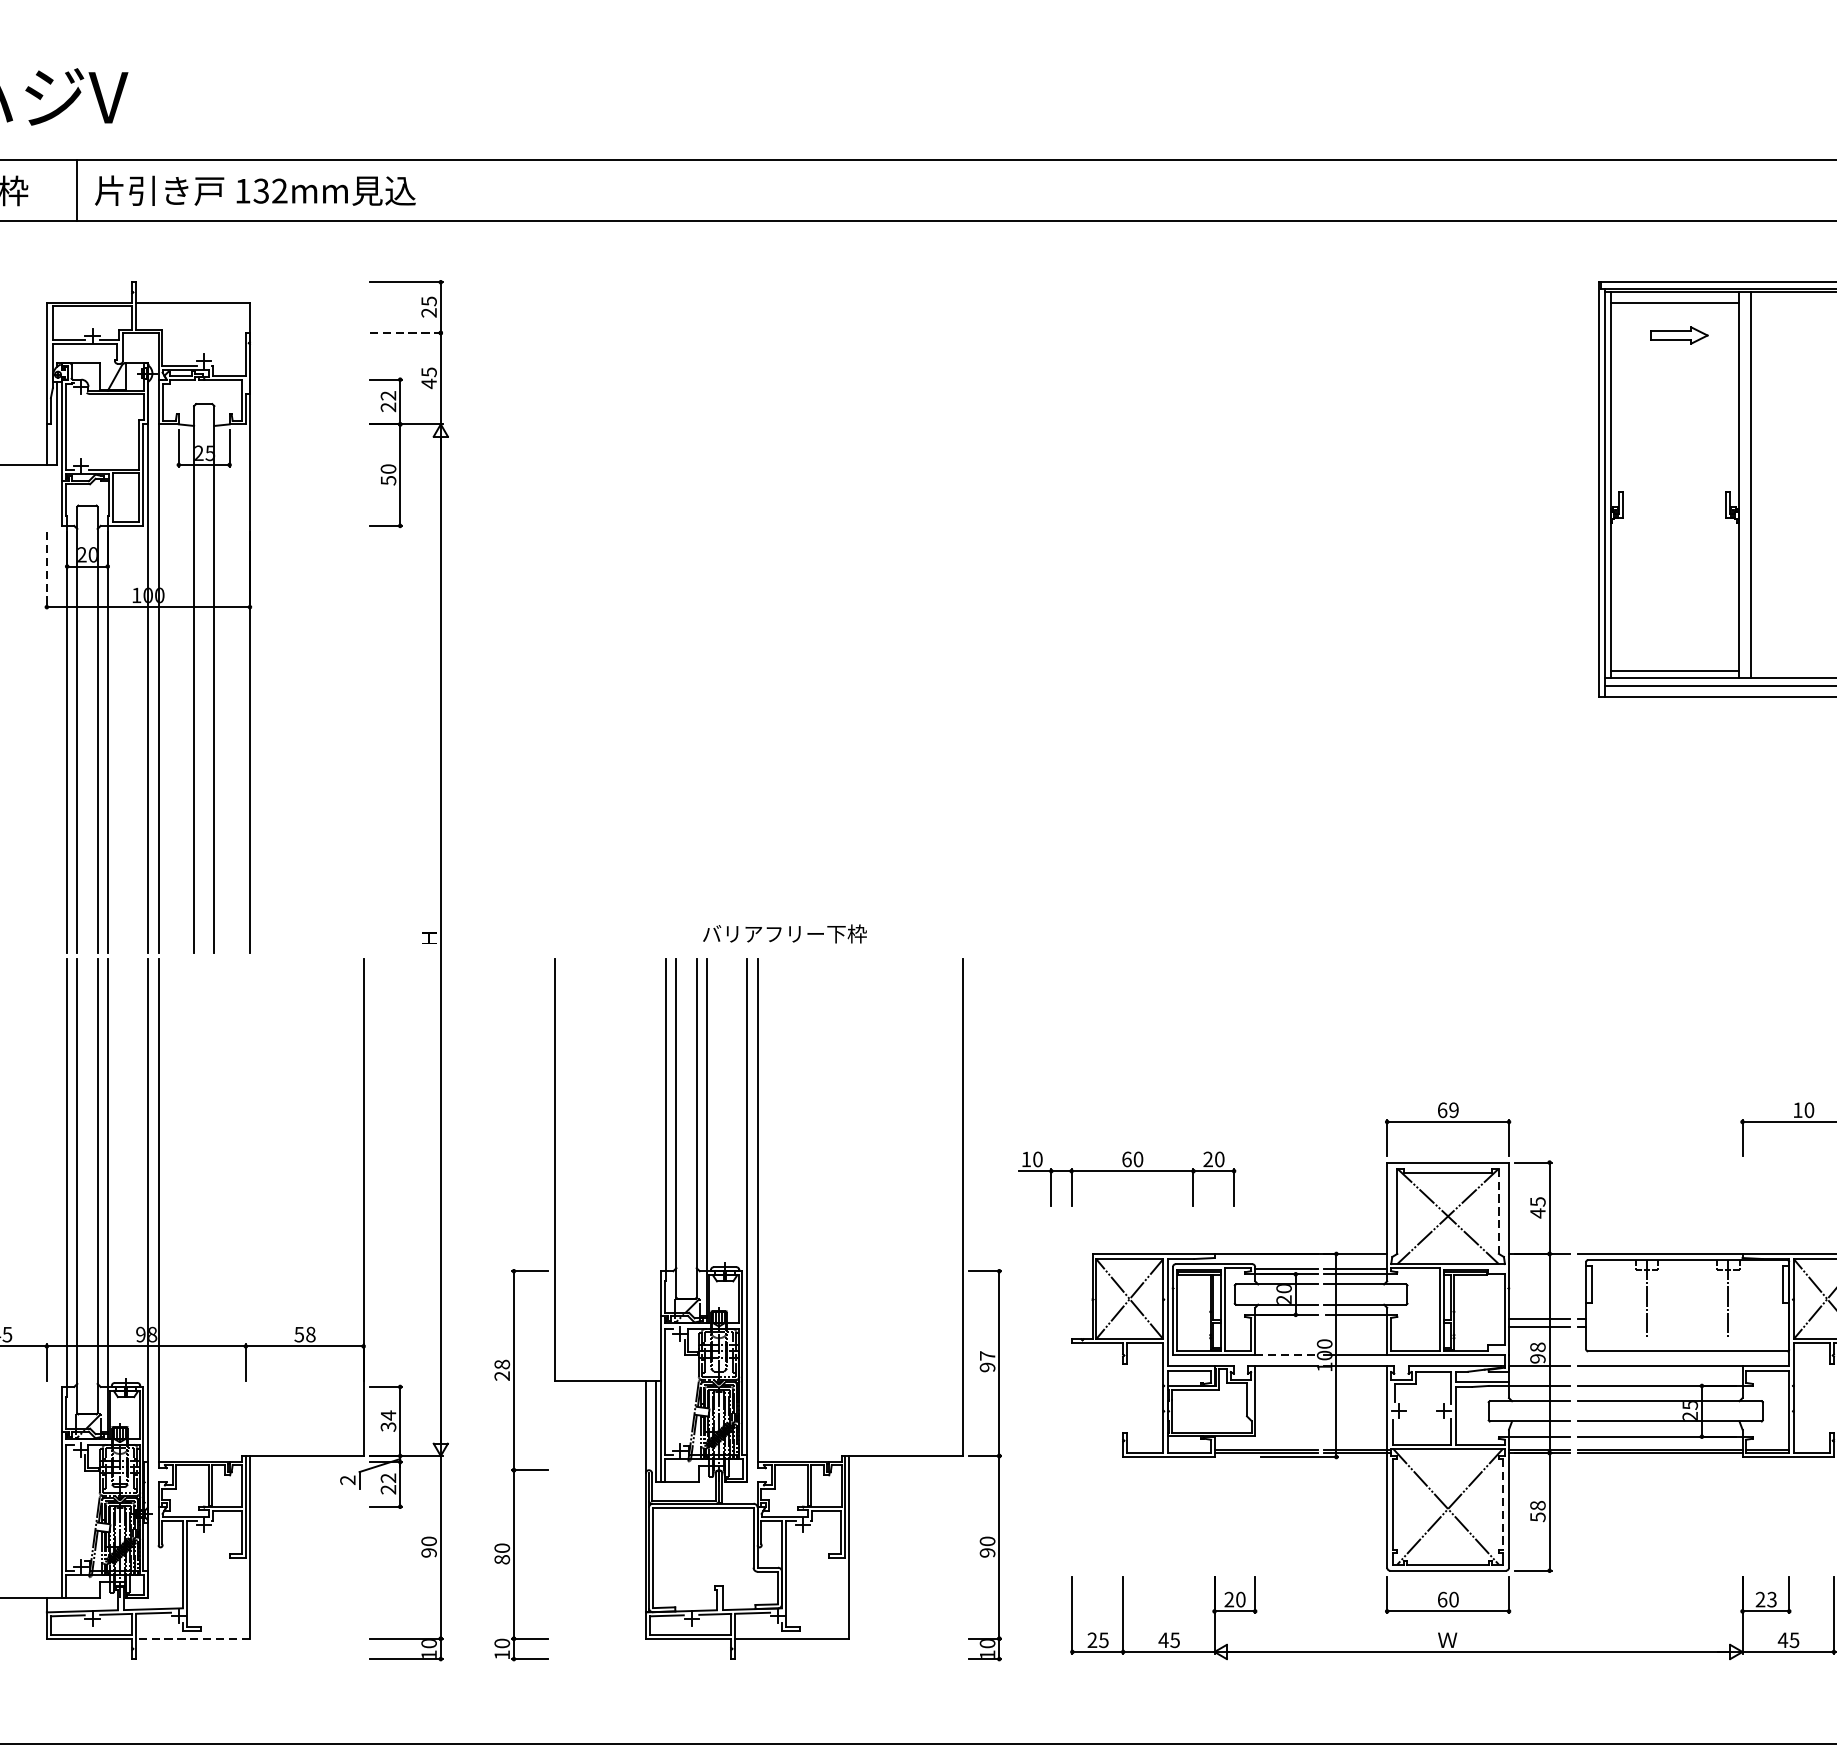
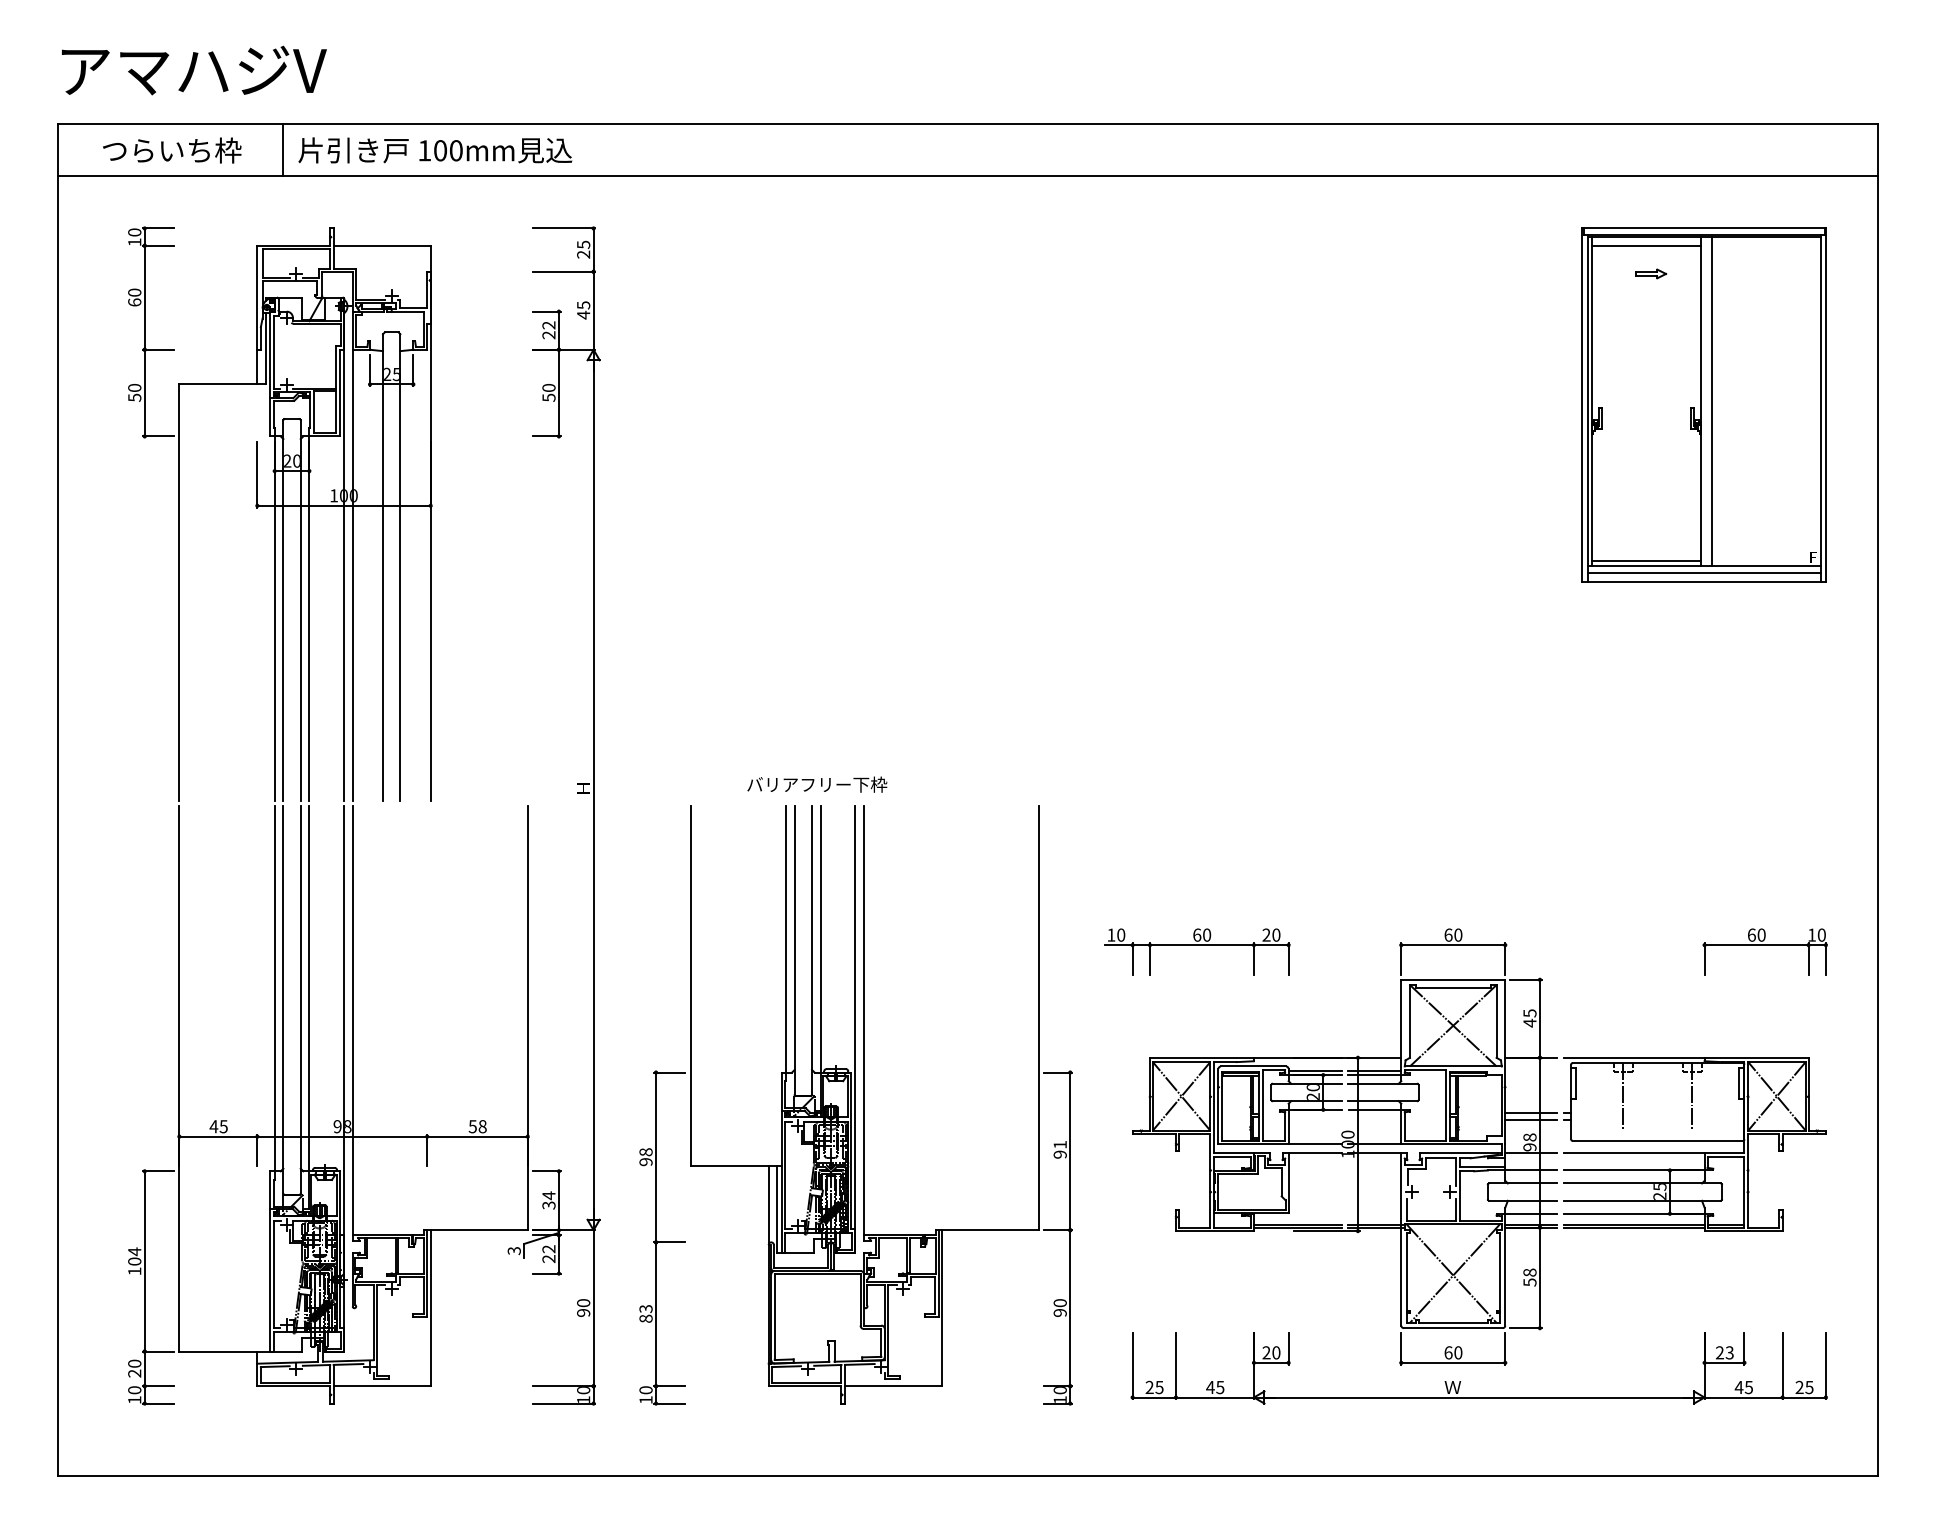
text: (269, 190) -> (447, 150), 132mm -> 100mm
line: (406, 332) -> (564, 271), dashed -> solid
part: (1680, 334) -> (1651, 273), size x0.62
line: (46, 570) -> (257, 474), dashed -> solid
text: (785, 933) -> (817, 784), moved
text: (1454, 1109) -> (1458, 934), 69 -> 60
text: (1797, 1109) -> (1751, 934), 10 -> 60
part: (1127, 1178) -> (1197, 951), moved
line: (1498, 1211) -> (1496, 1021), dashed -> solid
text: (986, 1355) -> (1059, 1144), 97 -> 91
line: (1286, 1355) -> (1315, 1144), dashed -> solid
text: (502, 1376) -> (646, 1162), 28 -> 98
text: (348, 1480) -> (514, 1251), 2 -> 3
line: (1503, 1504) -> (1500, 1271), dashed -> solid
text: (501, 1547) -> (645, 1308), 80 -> 83
line: (193, 1639) -> (382, 1386), dashed -> solid

